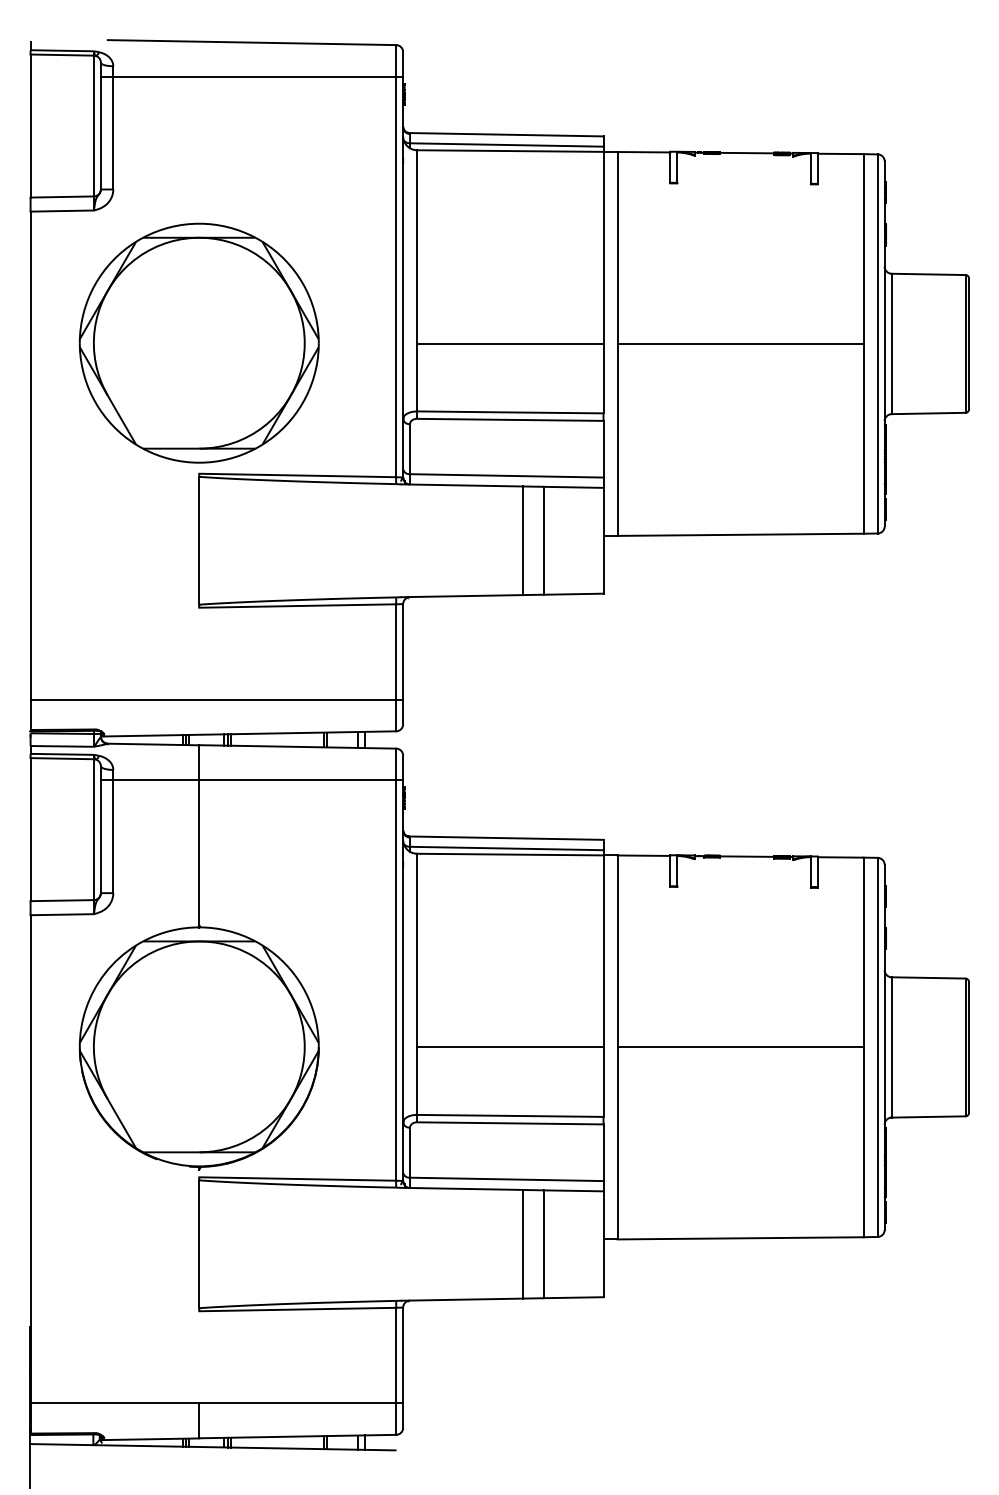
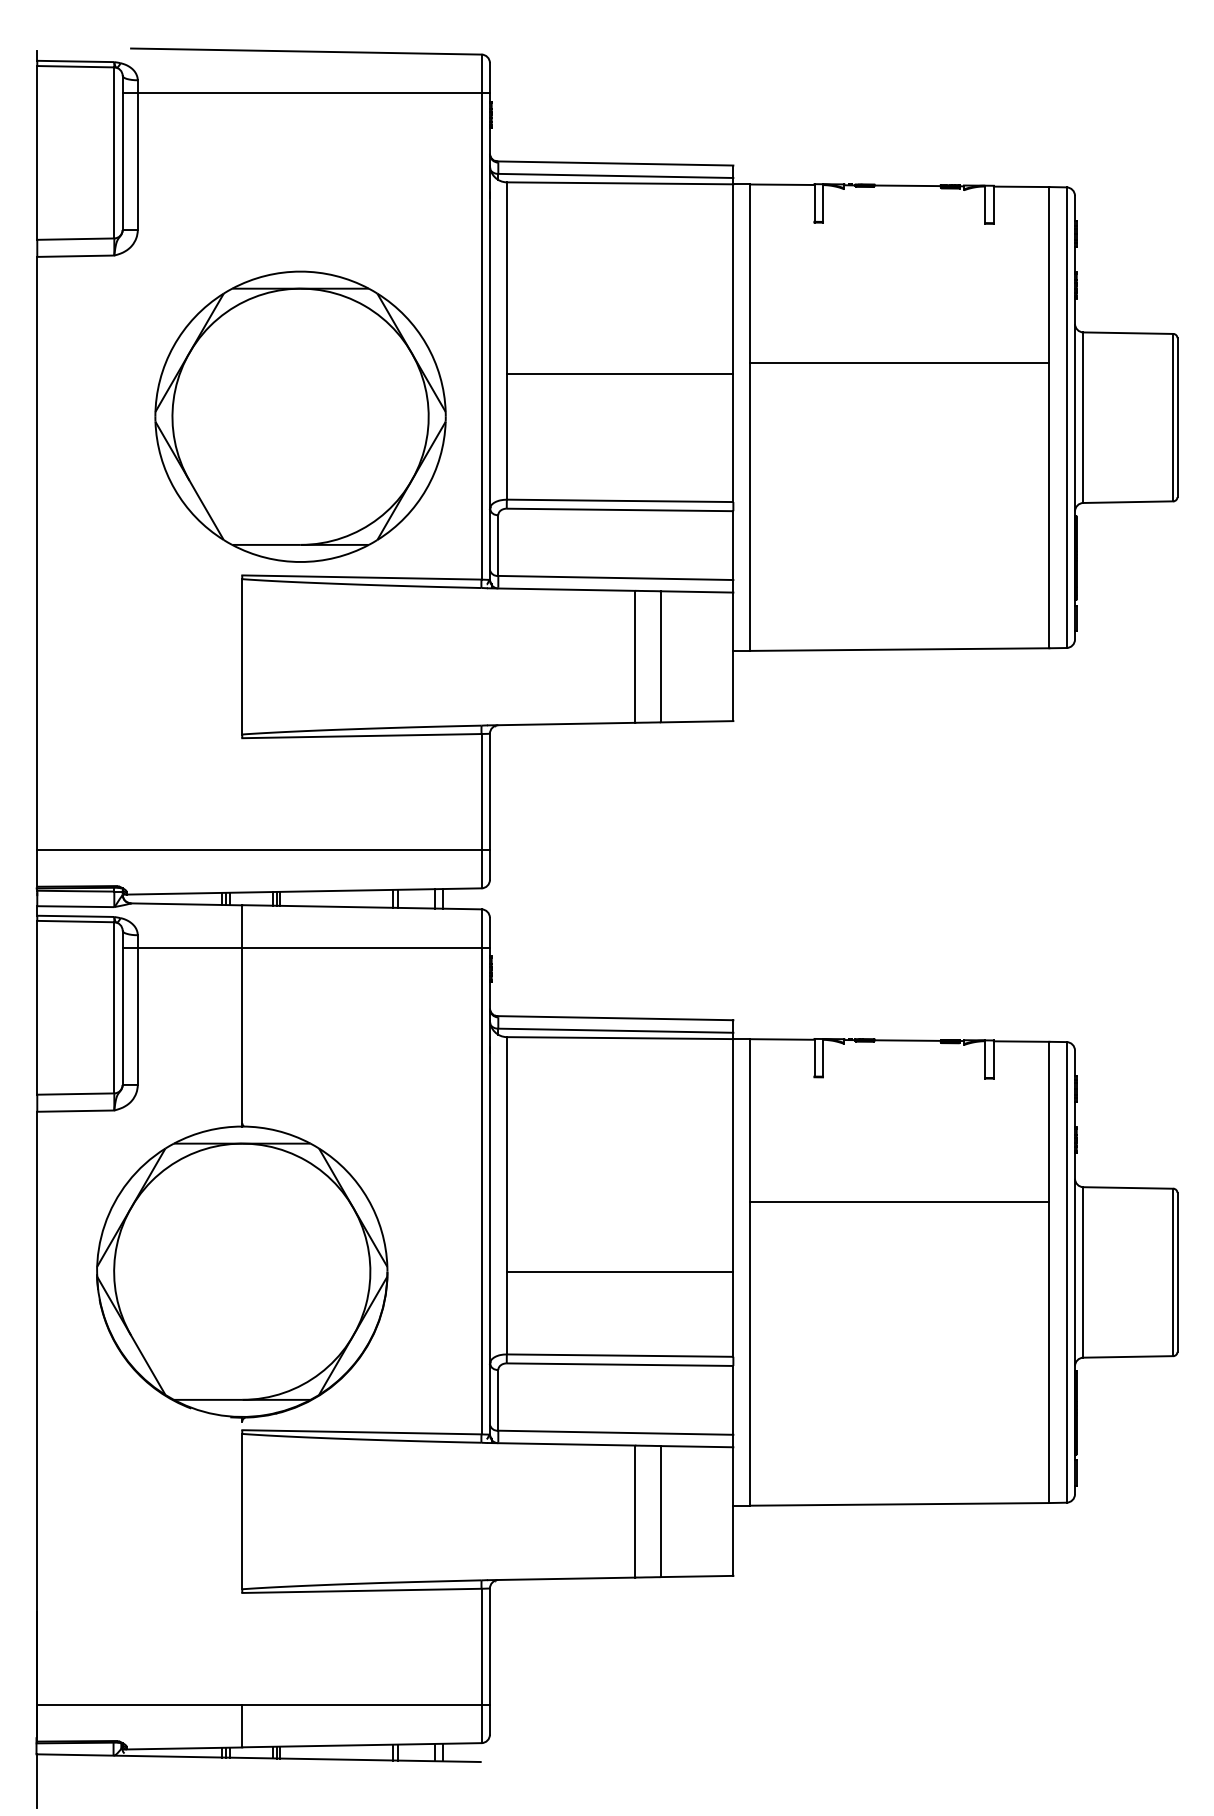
part: (198, 342) -> (299, 415), moved
line: (510, 343) -> (620, 373), moved
line: (740, 343) -> (899, 362), moved
line: (740, 1047) -> (899, 1202), moved

